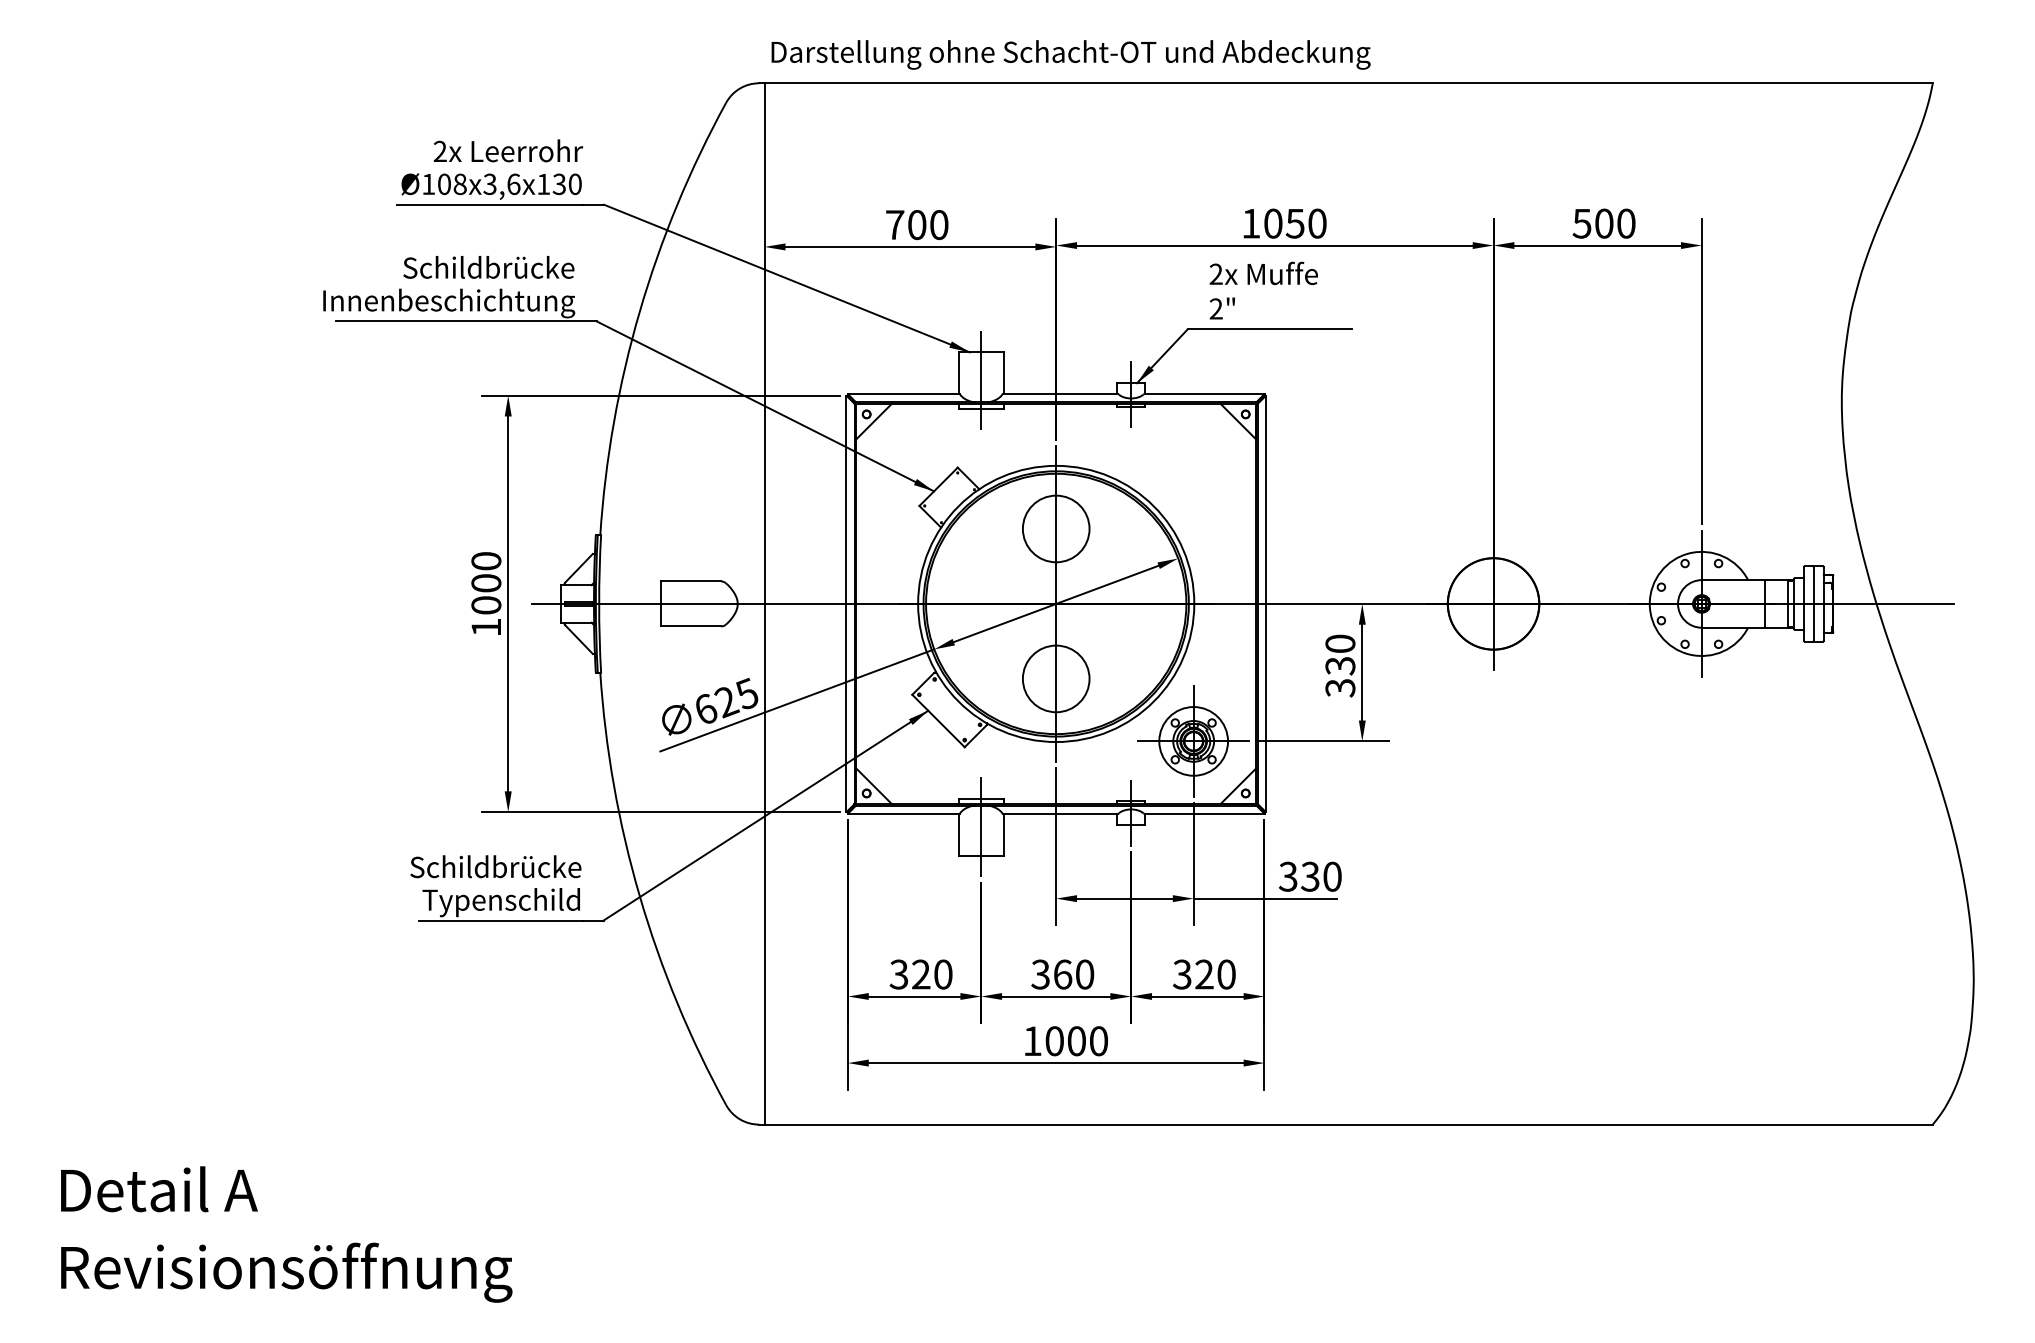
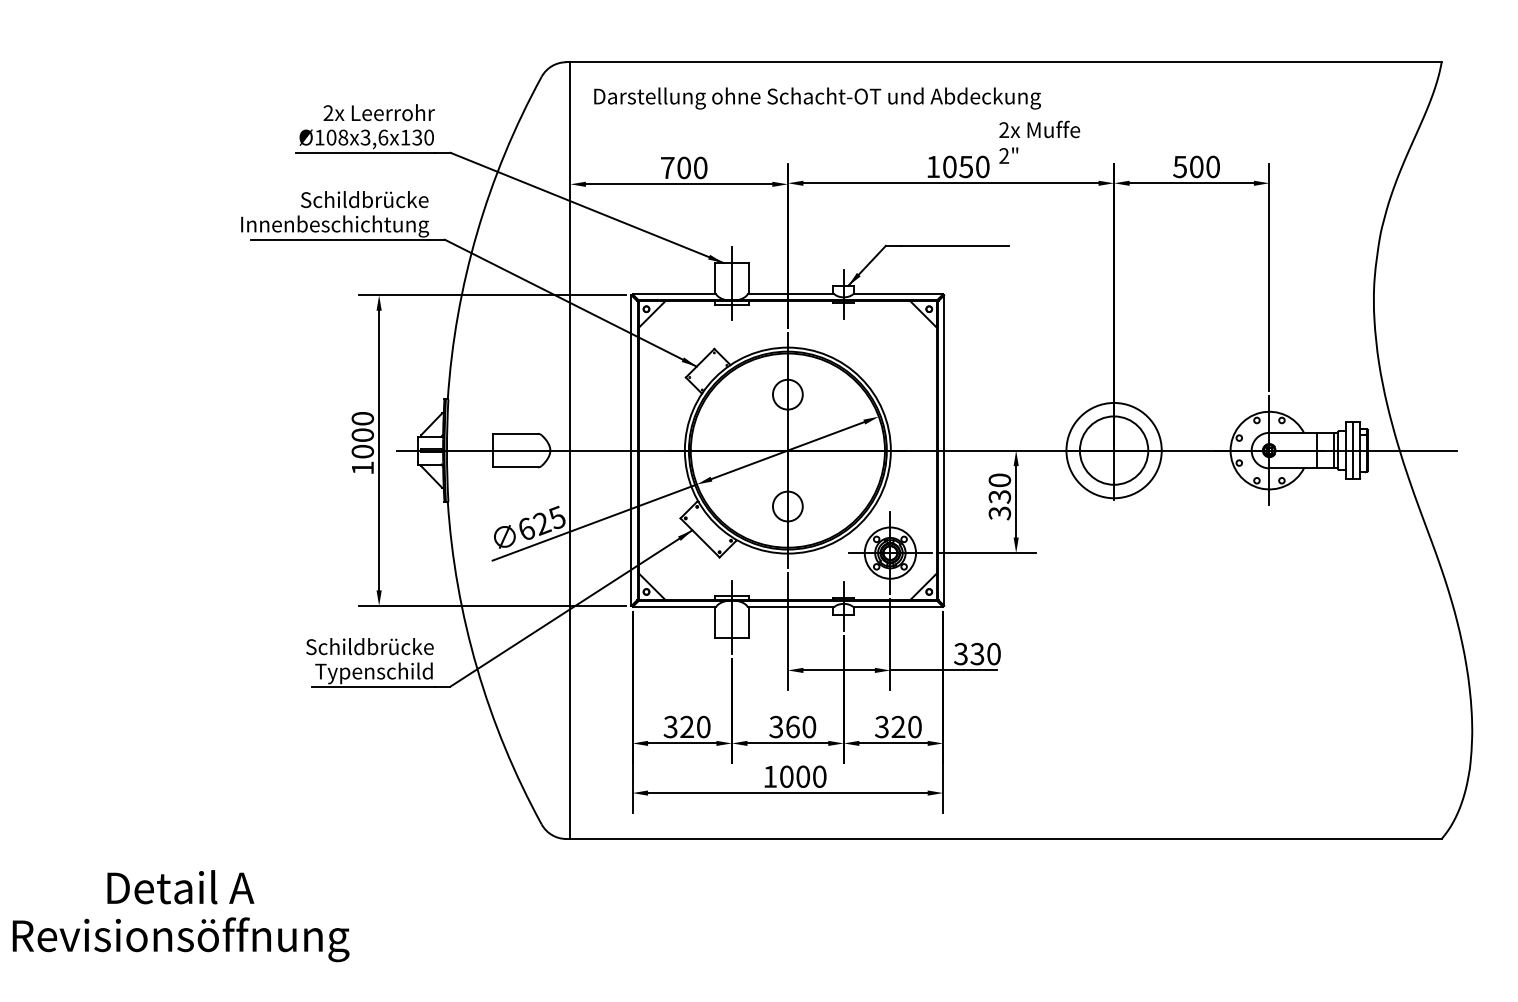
text: (1070, 54) -> (817, 98), moved
text: (1263, 290) -> (1039, 142), moved
circle: (1055, 528) -> (787, 394), size x0.6
circle: (1493, 603) -> (1114, 450), size x1.4
circle: (1055, 678) -> (787, 506), size x0.6
text: (159, 1189) -> (180, 887), moved
text: (286, 1272) -> (180, 939), moved

